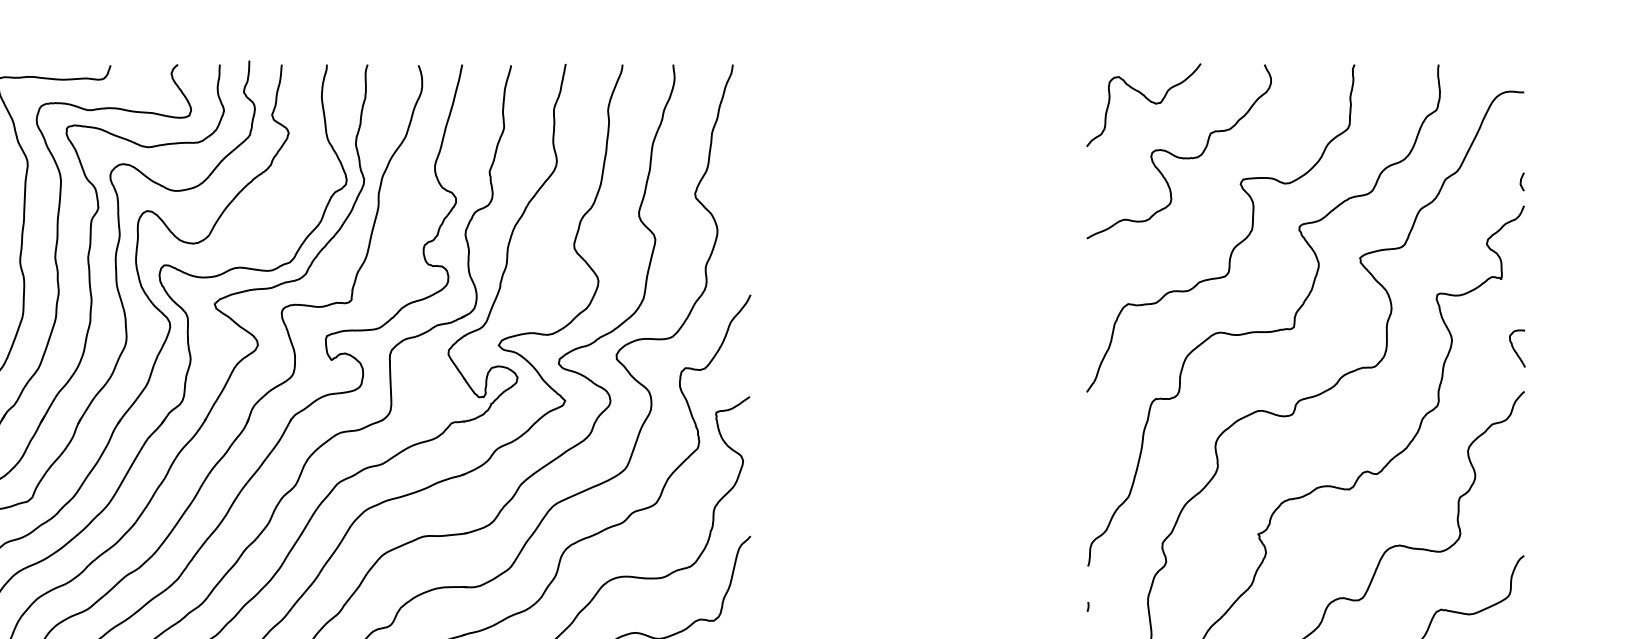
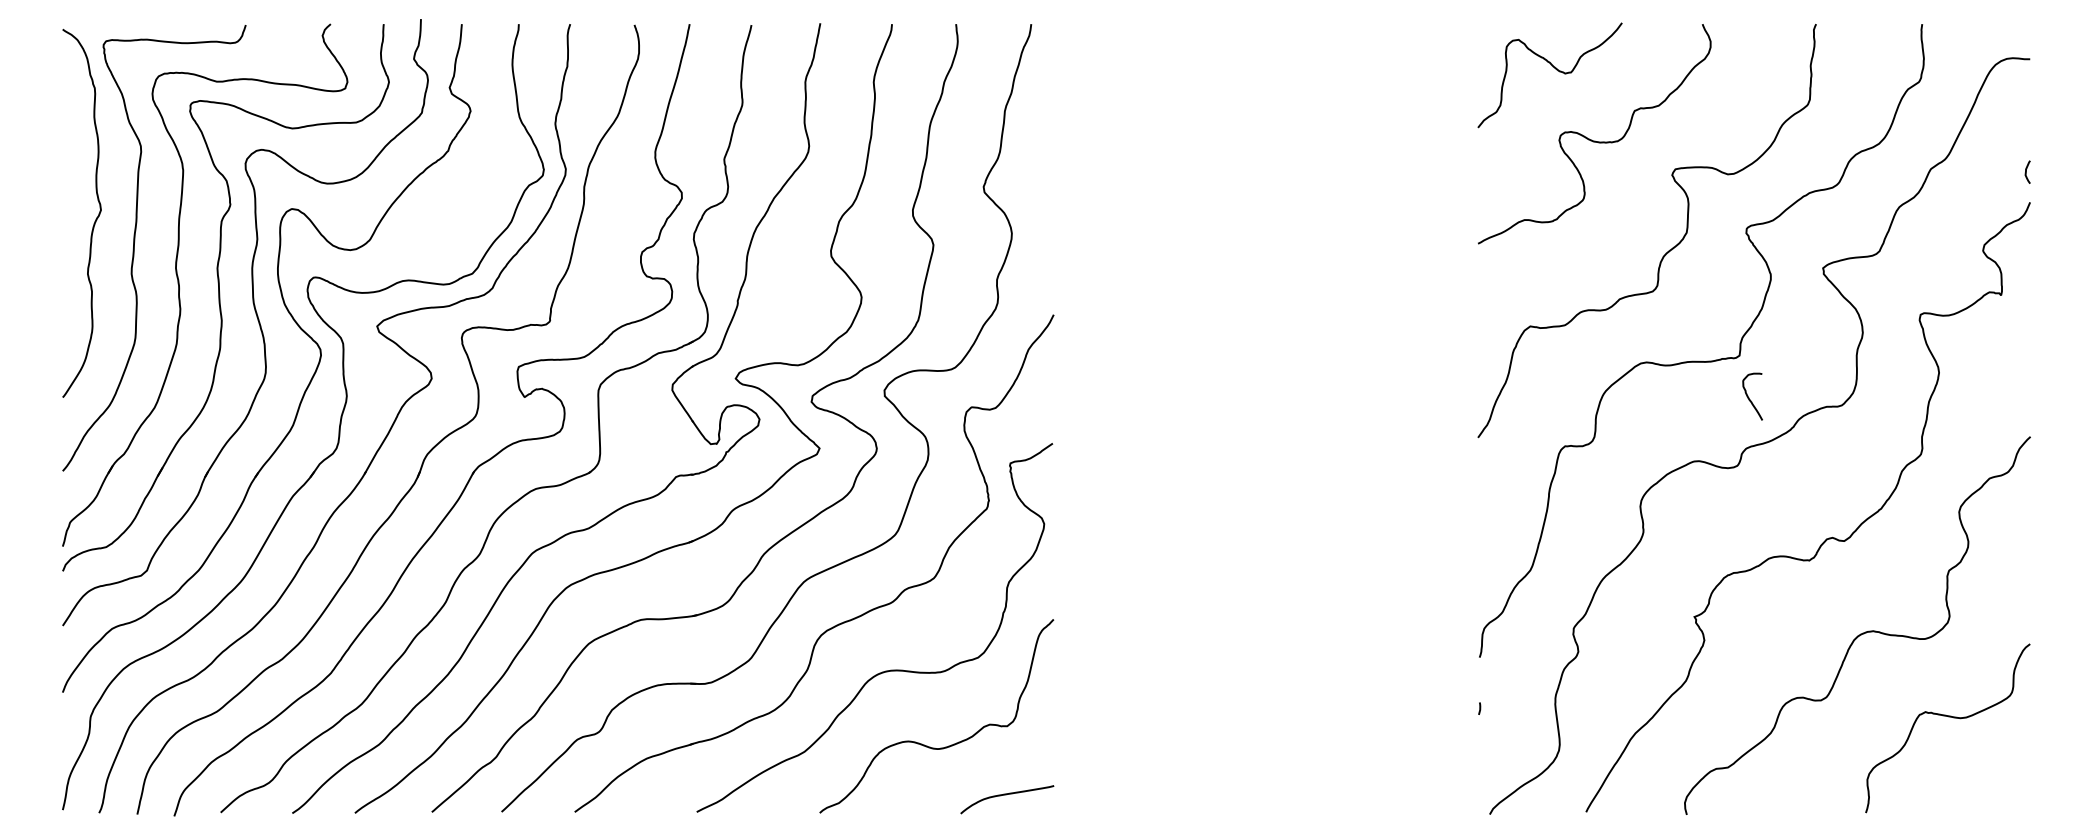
curve: (1514, 349) -> (1749, 397), moved

